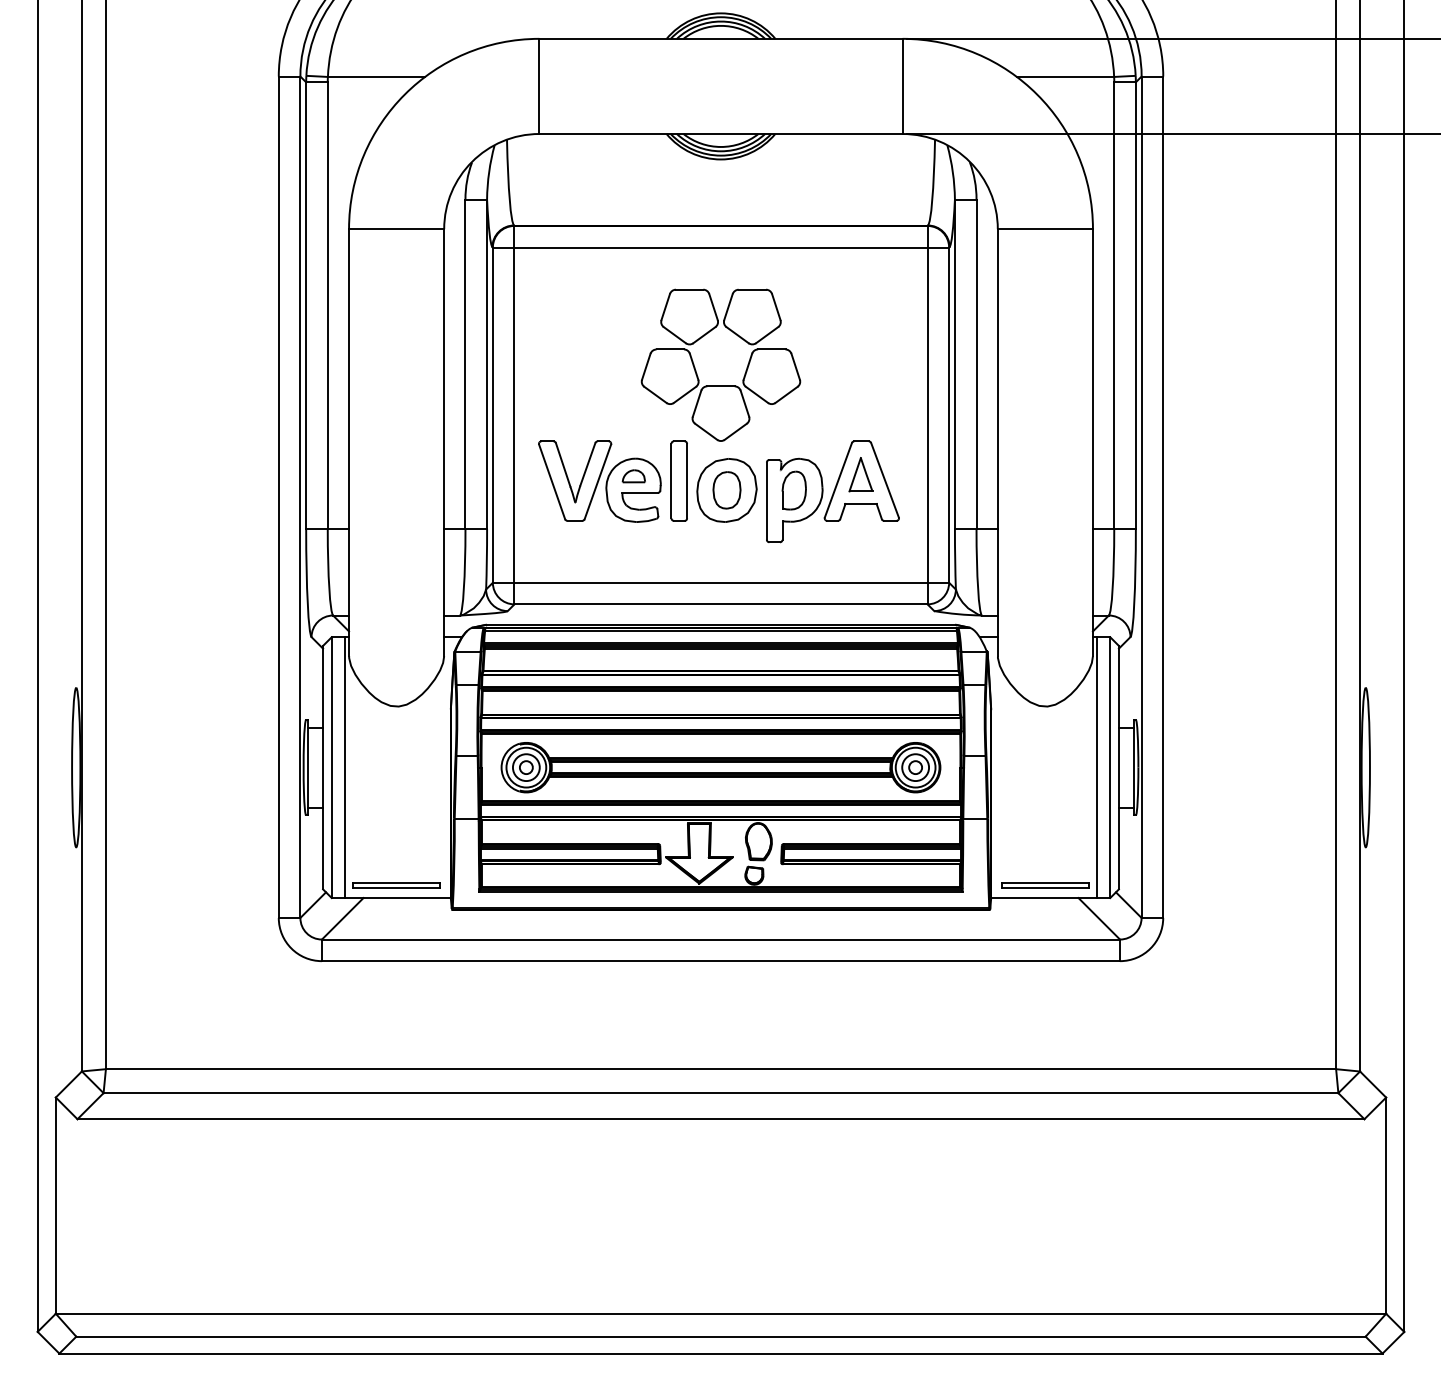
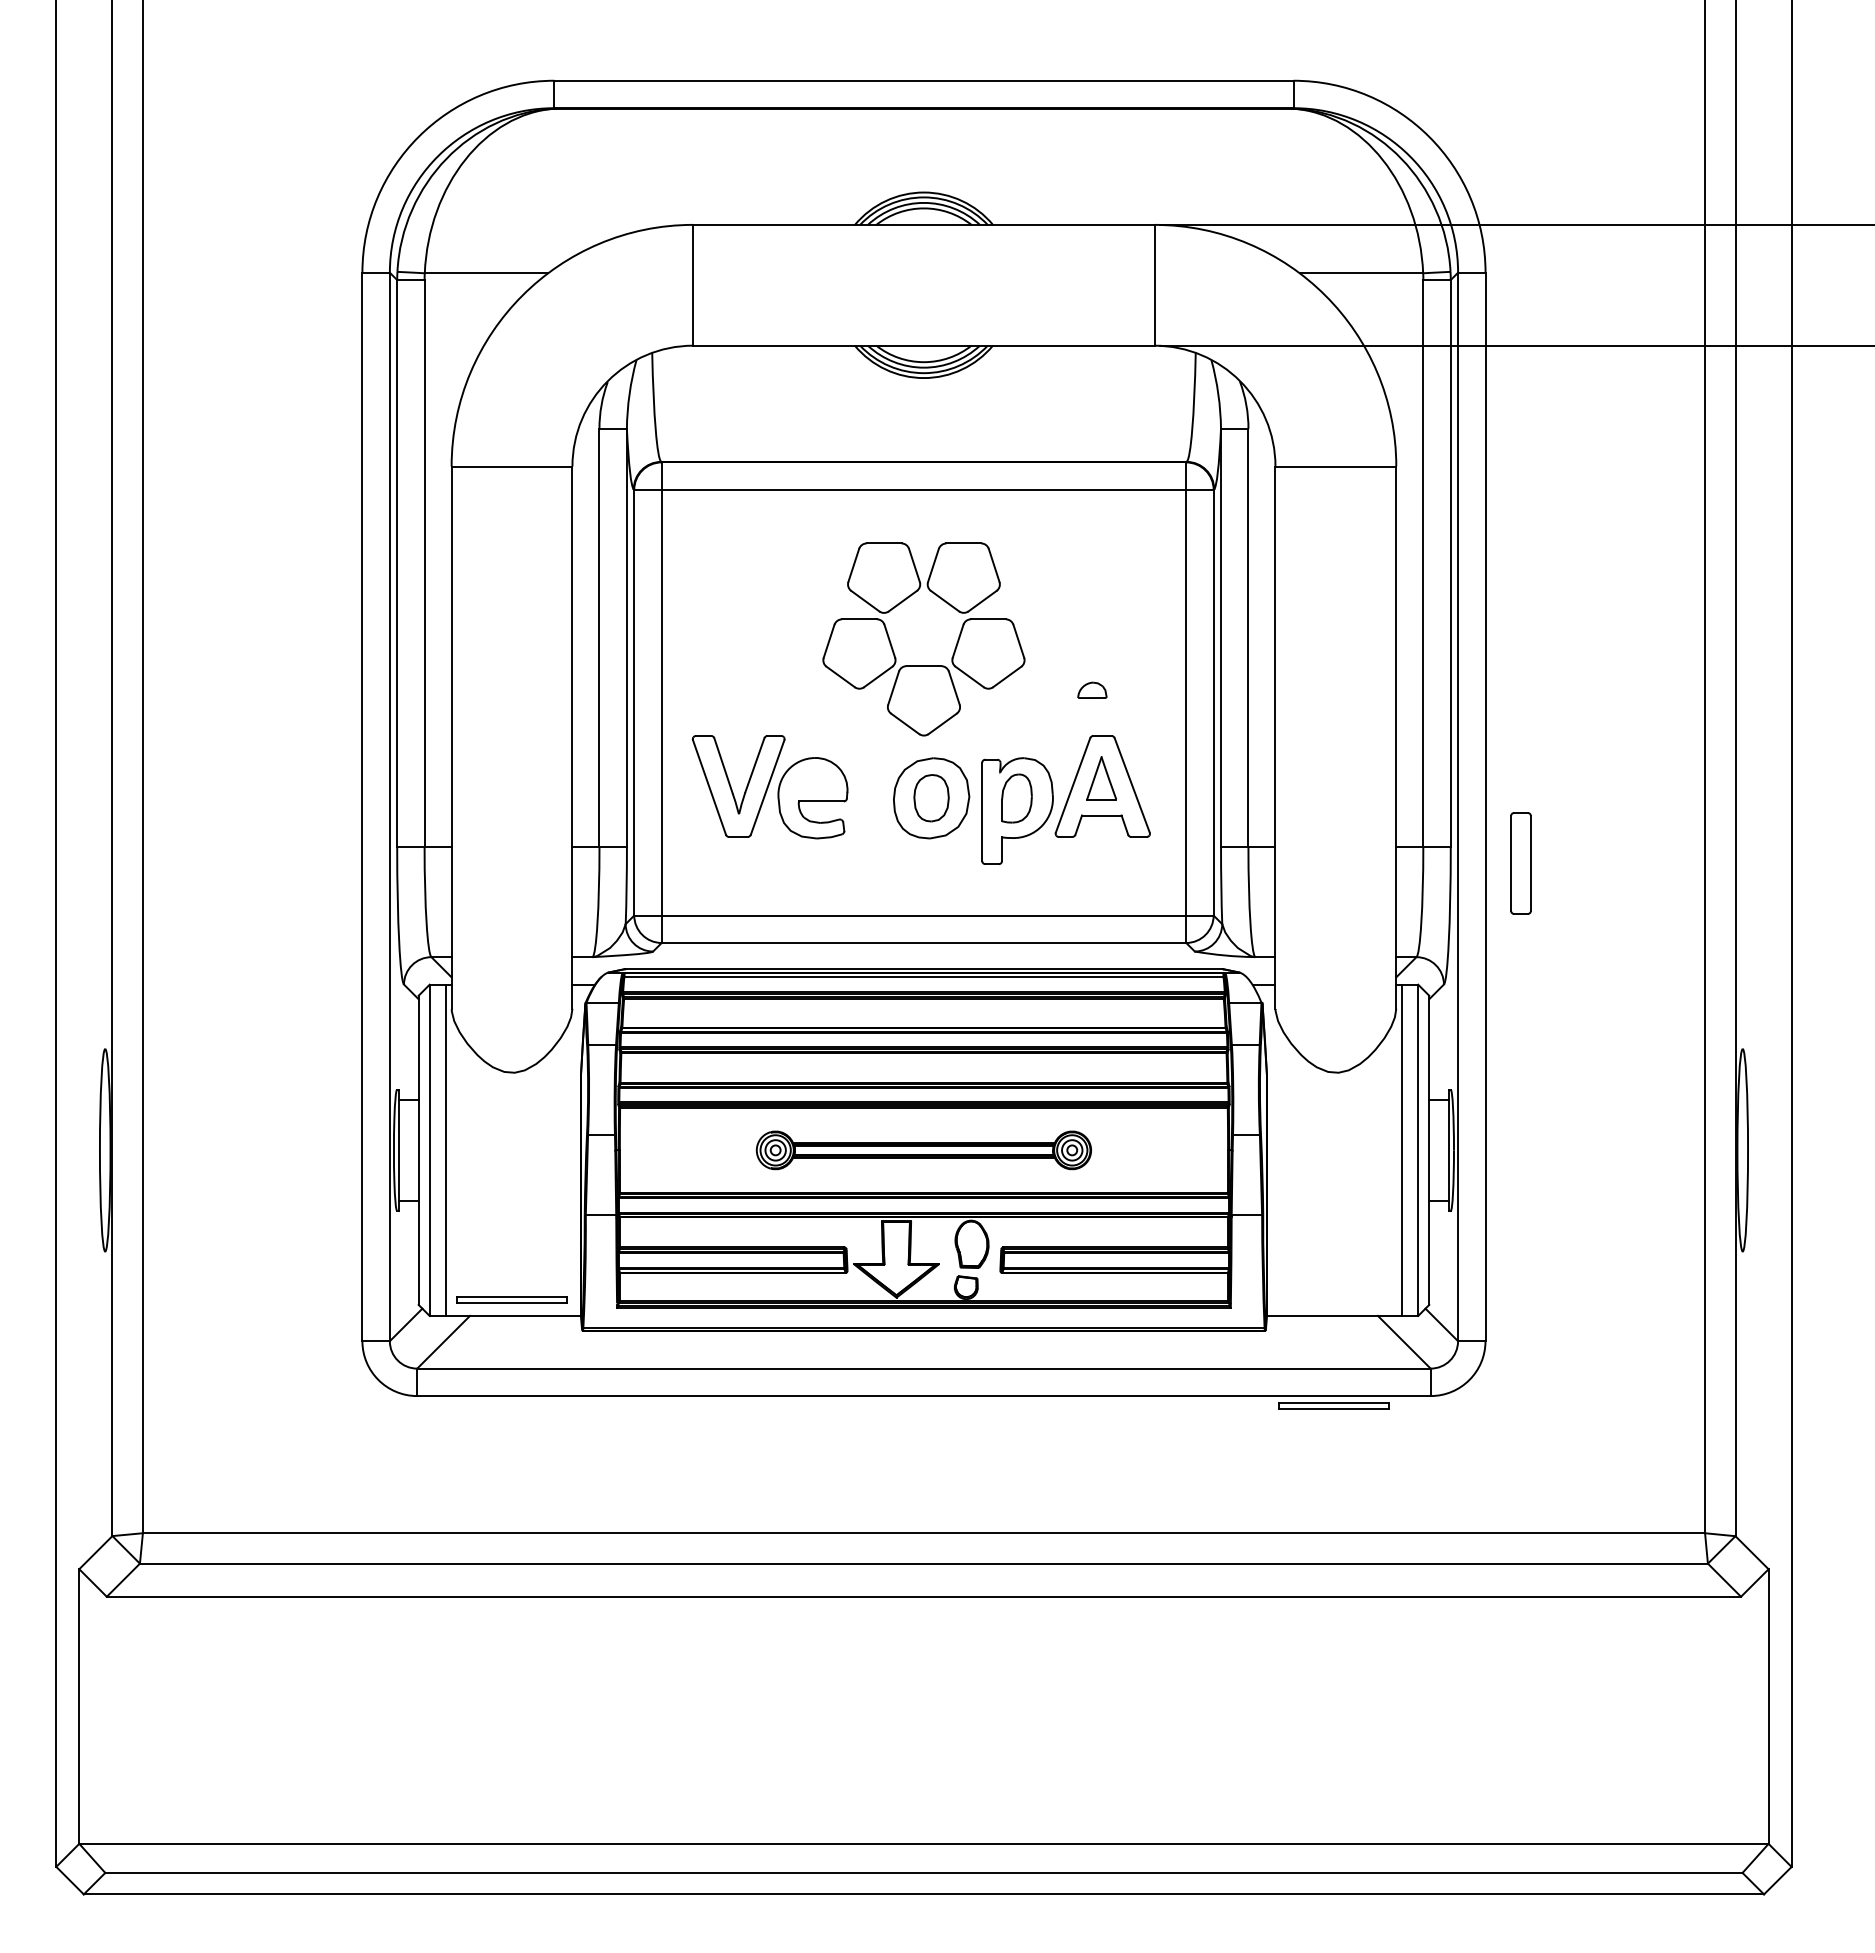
part: (634, 475) -> (1092, 689), moved
part: (678, 481) -> (1520, 863), moved
part: (720, 767) -> (923, 1150), size x0.6
part: (1045, 885) -> (1333, 1405), moved

